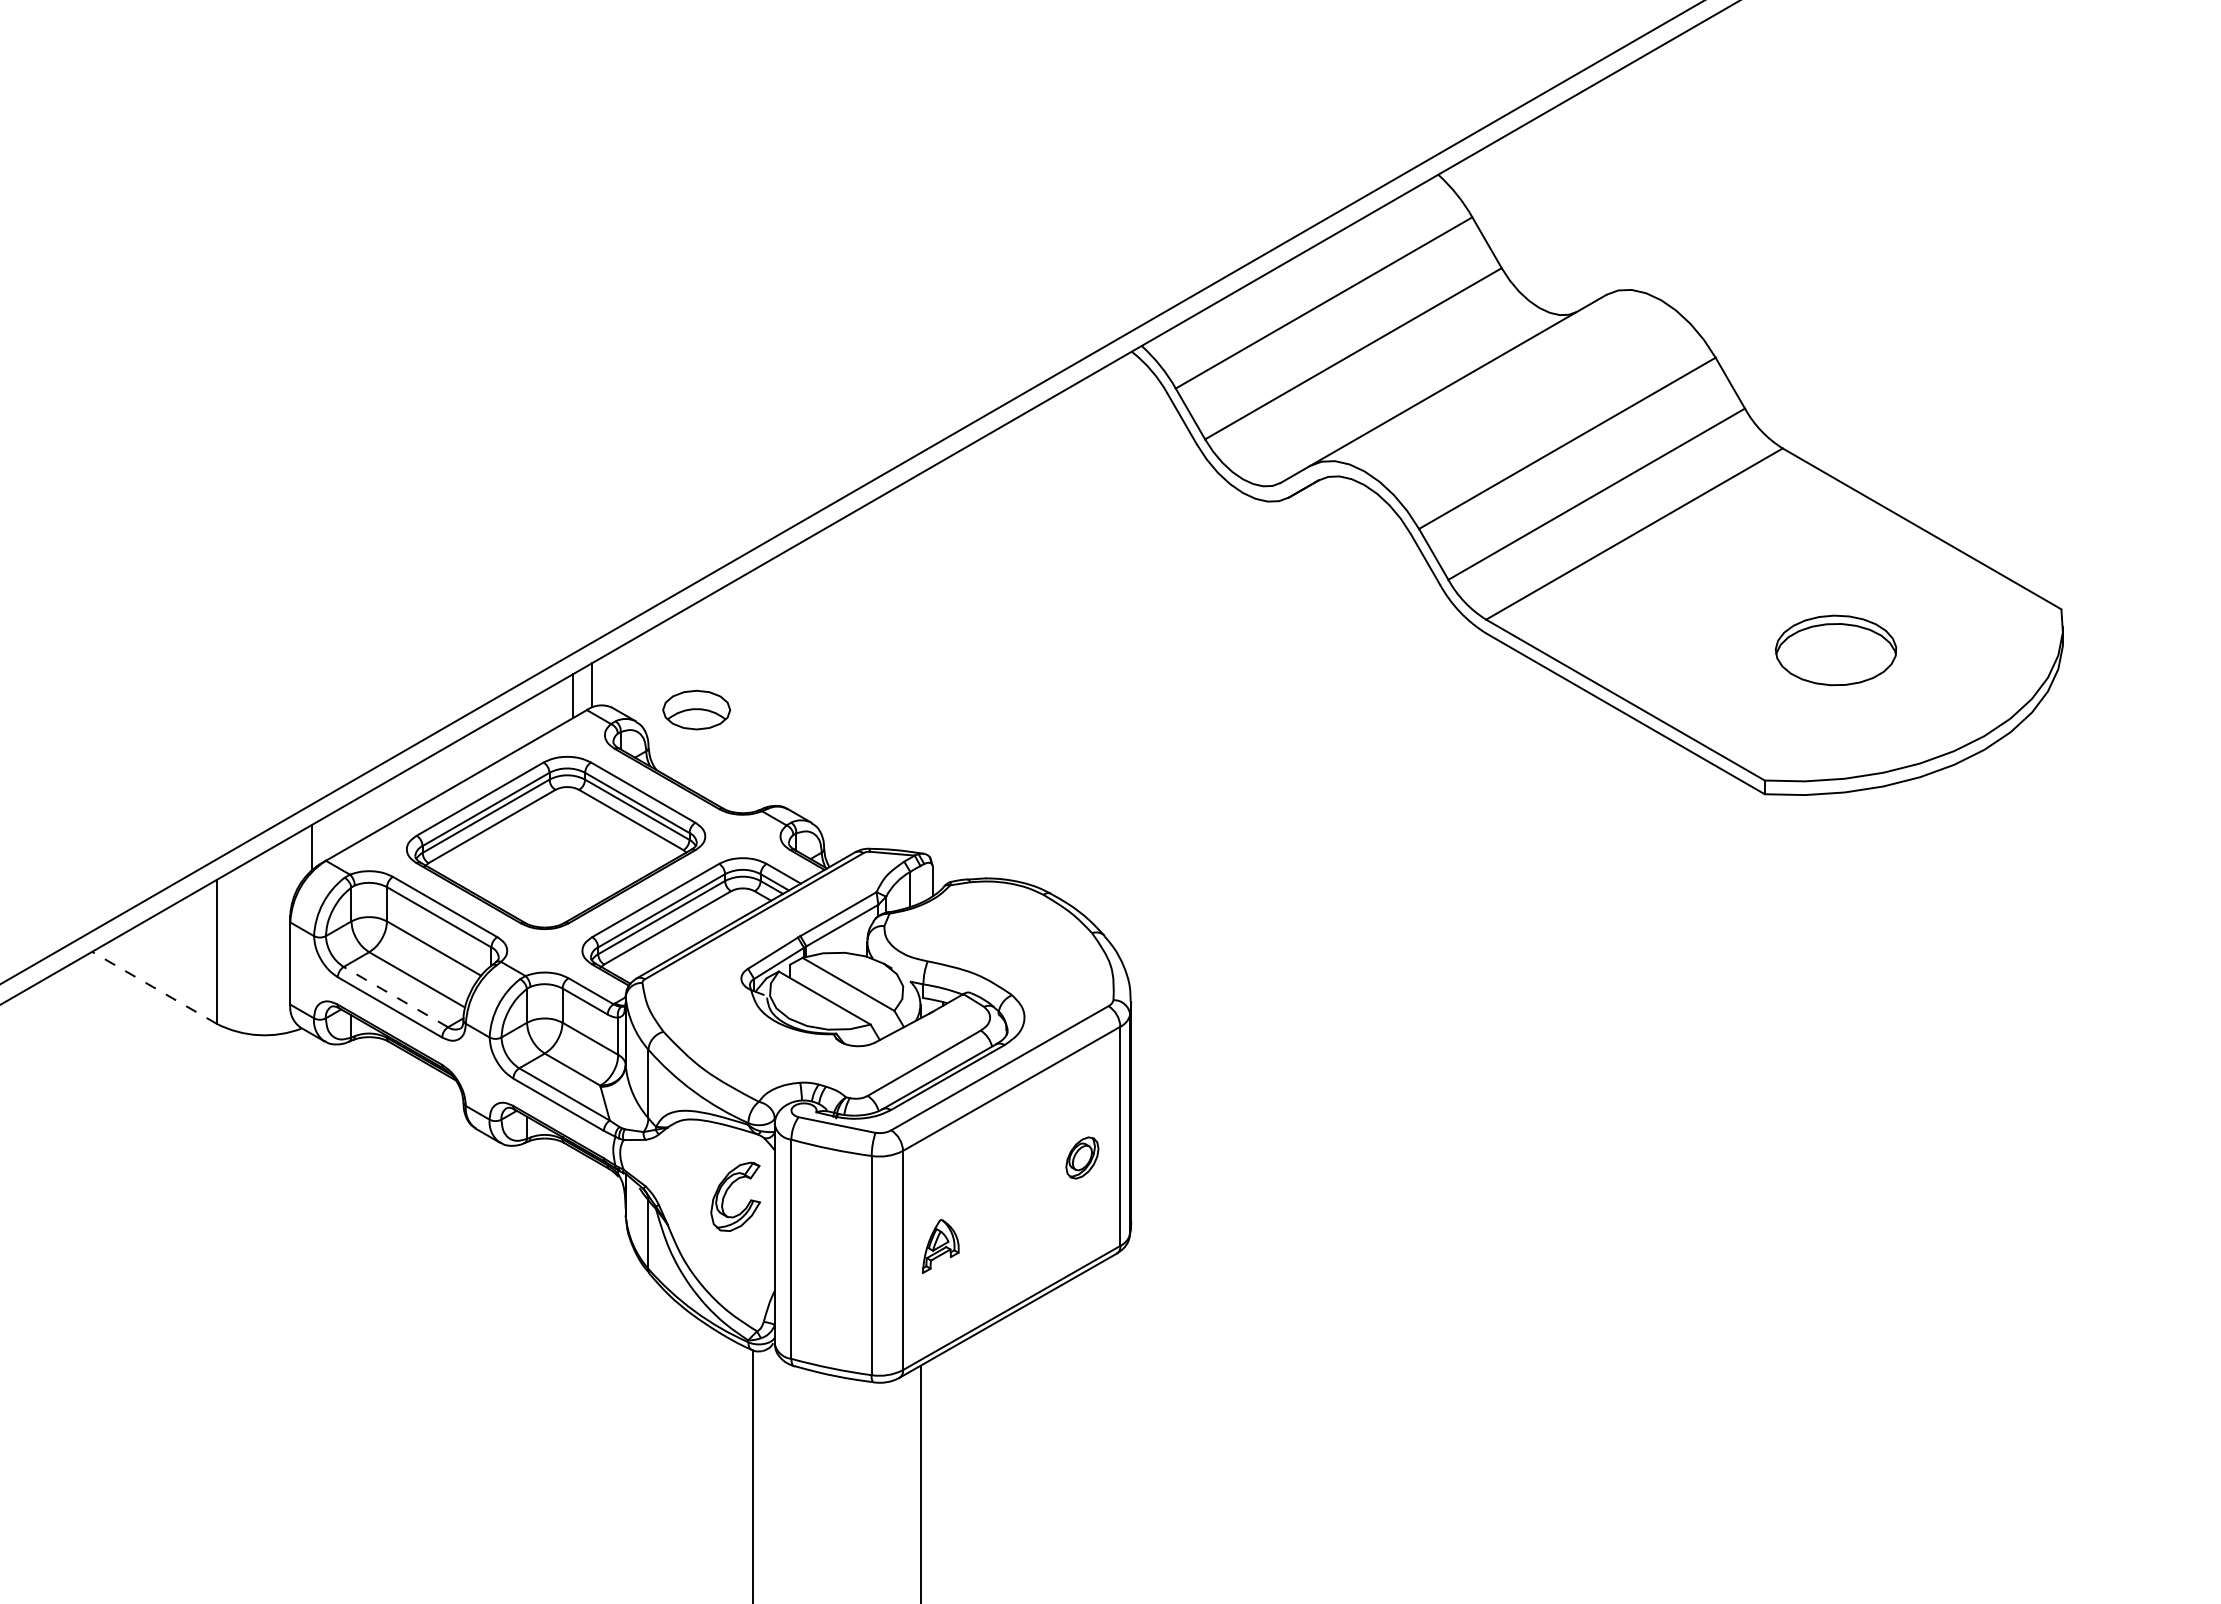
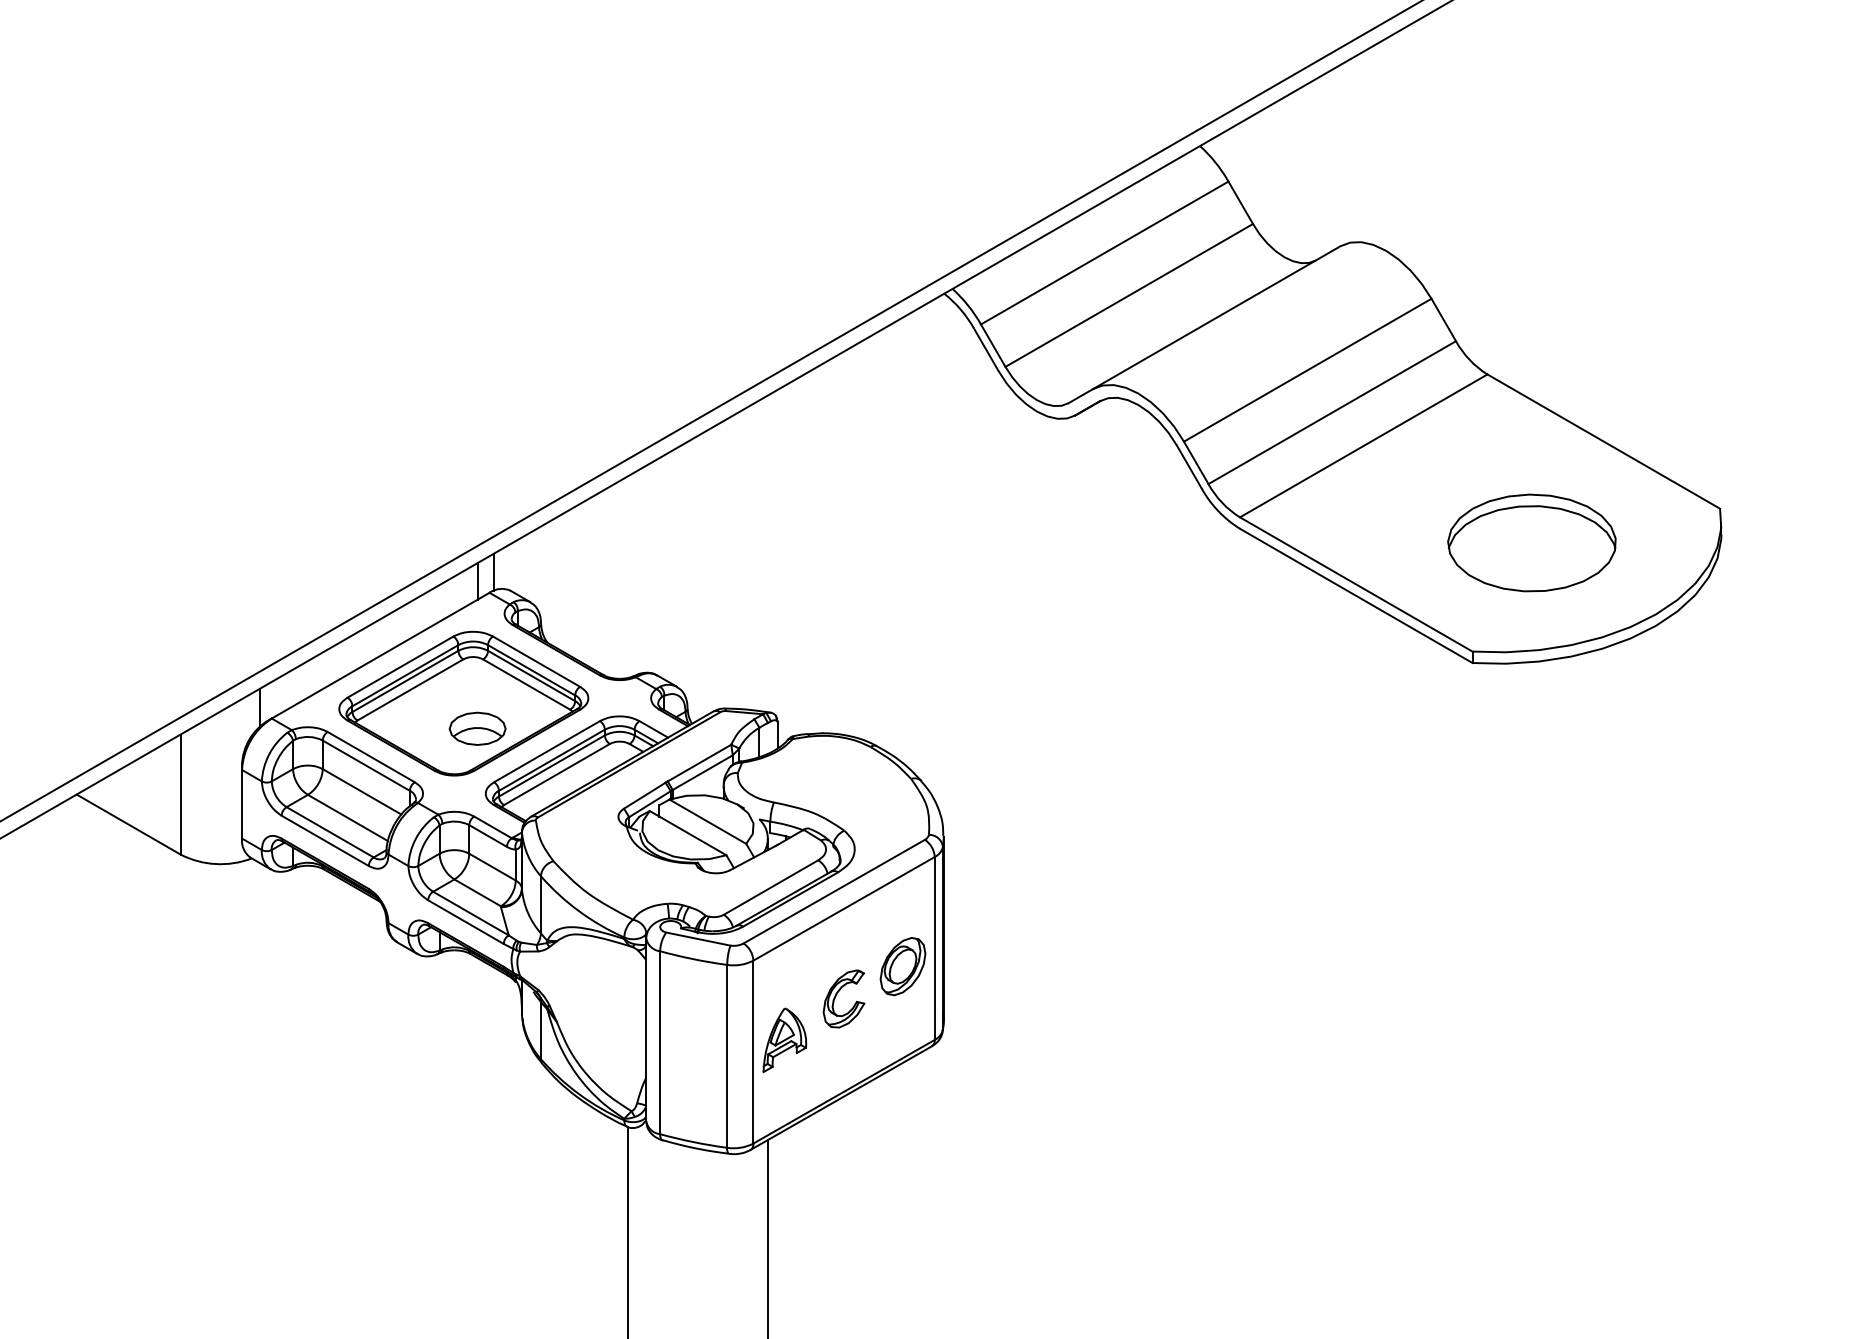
part: (1835, 650) -> (1531, 543), size x1.67
part: (696, 709) -> (477, 728), moved
line: (154, 987) -> (128, 824), dashed -> solid
line: (395, 996) -> (329, 831), dashed -> solid
part: (1082, 1157) -> (903, 966), size x1.67
part: (727, 1191) -> (837, 994), moved
part: (940, 1246) -> (784, 1040), size x1.43

